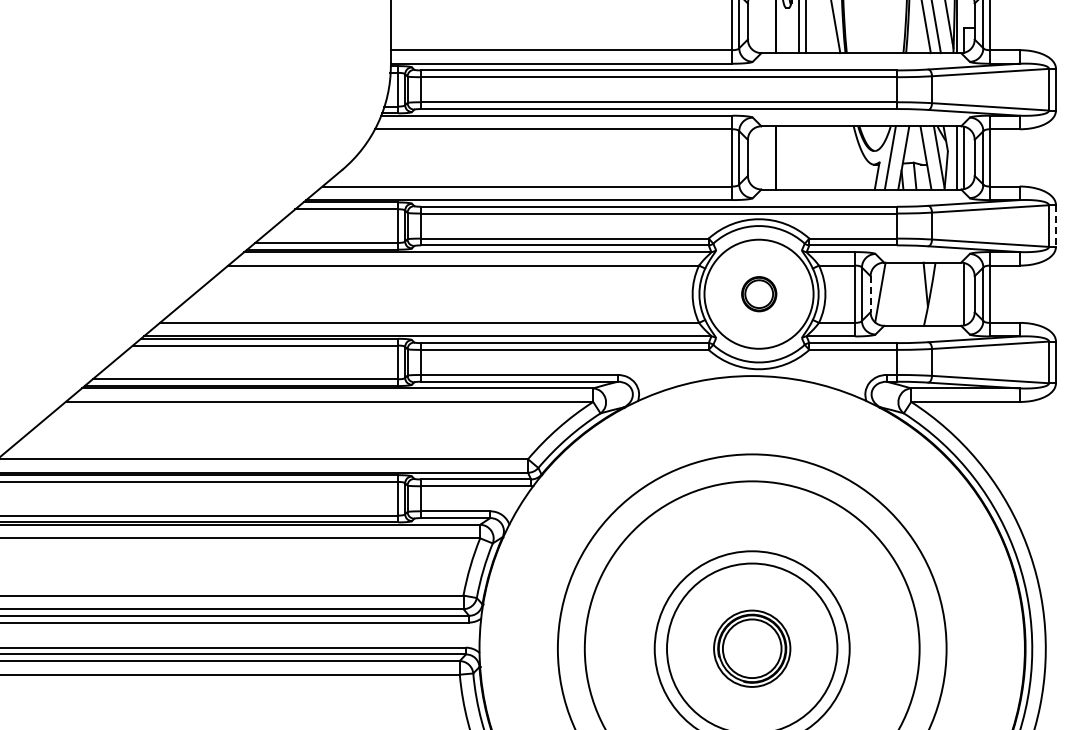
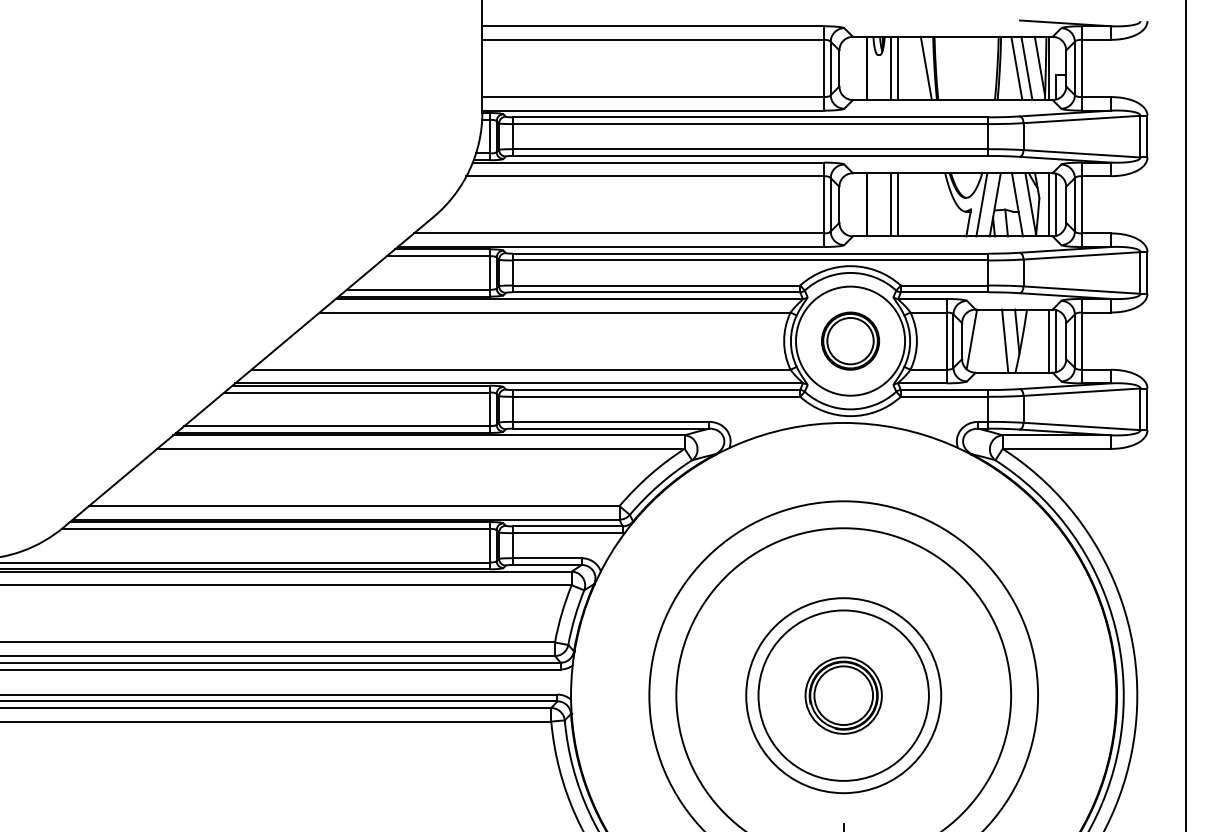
line: (799, 157) -> (890, 204), added
line: (806, 157) -> (897, 204), added
line: (1056, 225) -> (1147, 272), dashed -> solid
part: (759, 293) -> (850, 340), size x1.67
line: (914, 293) -> (1005, 340), added
line: (957, 293) -> (1048, 340), added
line: (871, 294) -> (962, 341), dashed -> solid

